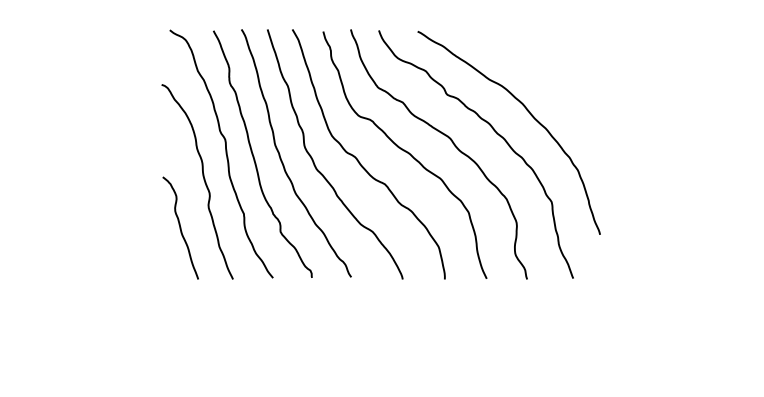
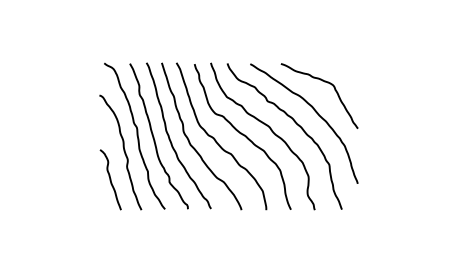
curve: (543, 62) -> (324, 82), added

